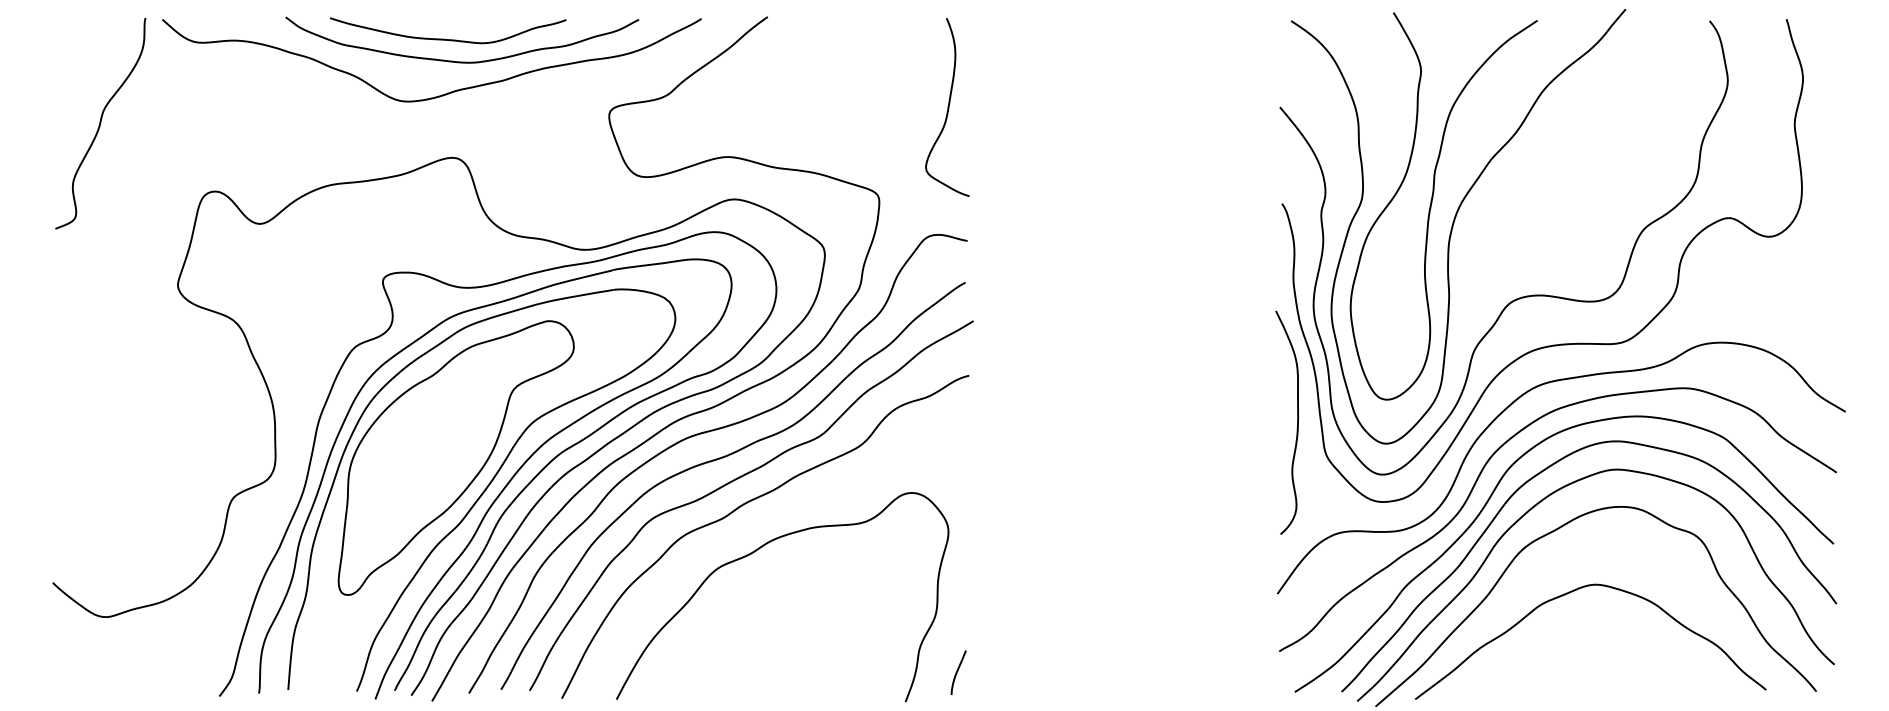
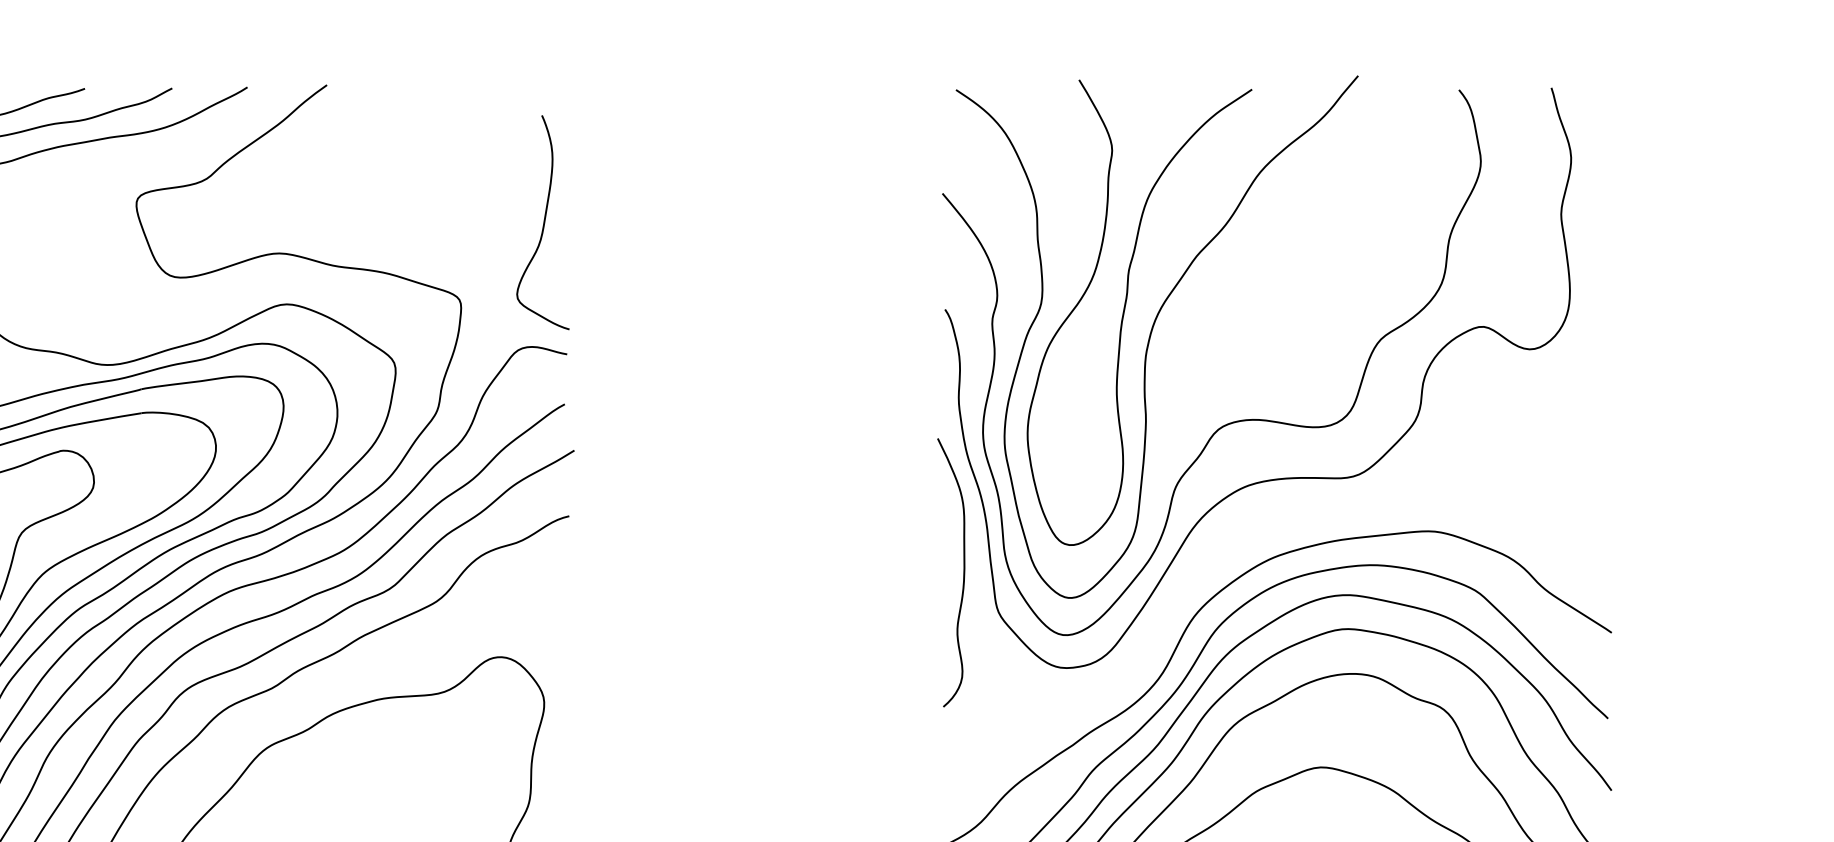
curve: (947, 107) -> (543, 222), moved
curve: (1509, 407) -> (1218, 554), removed

